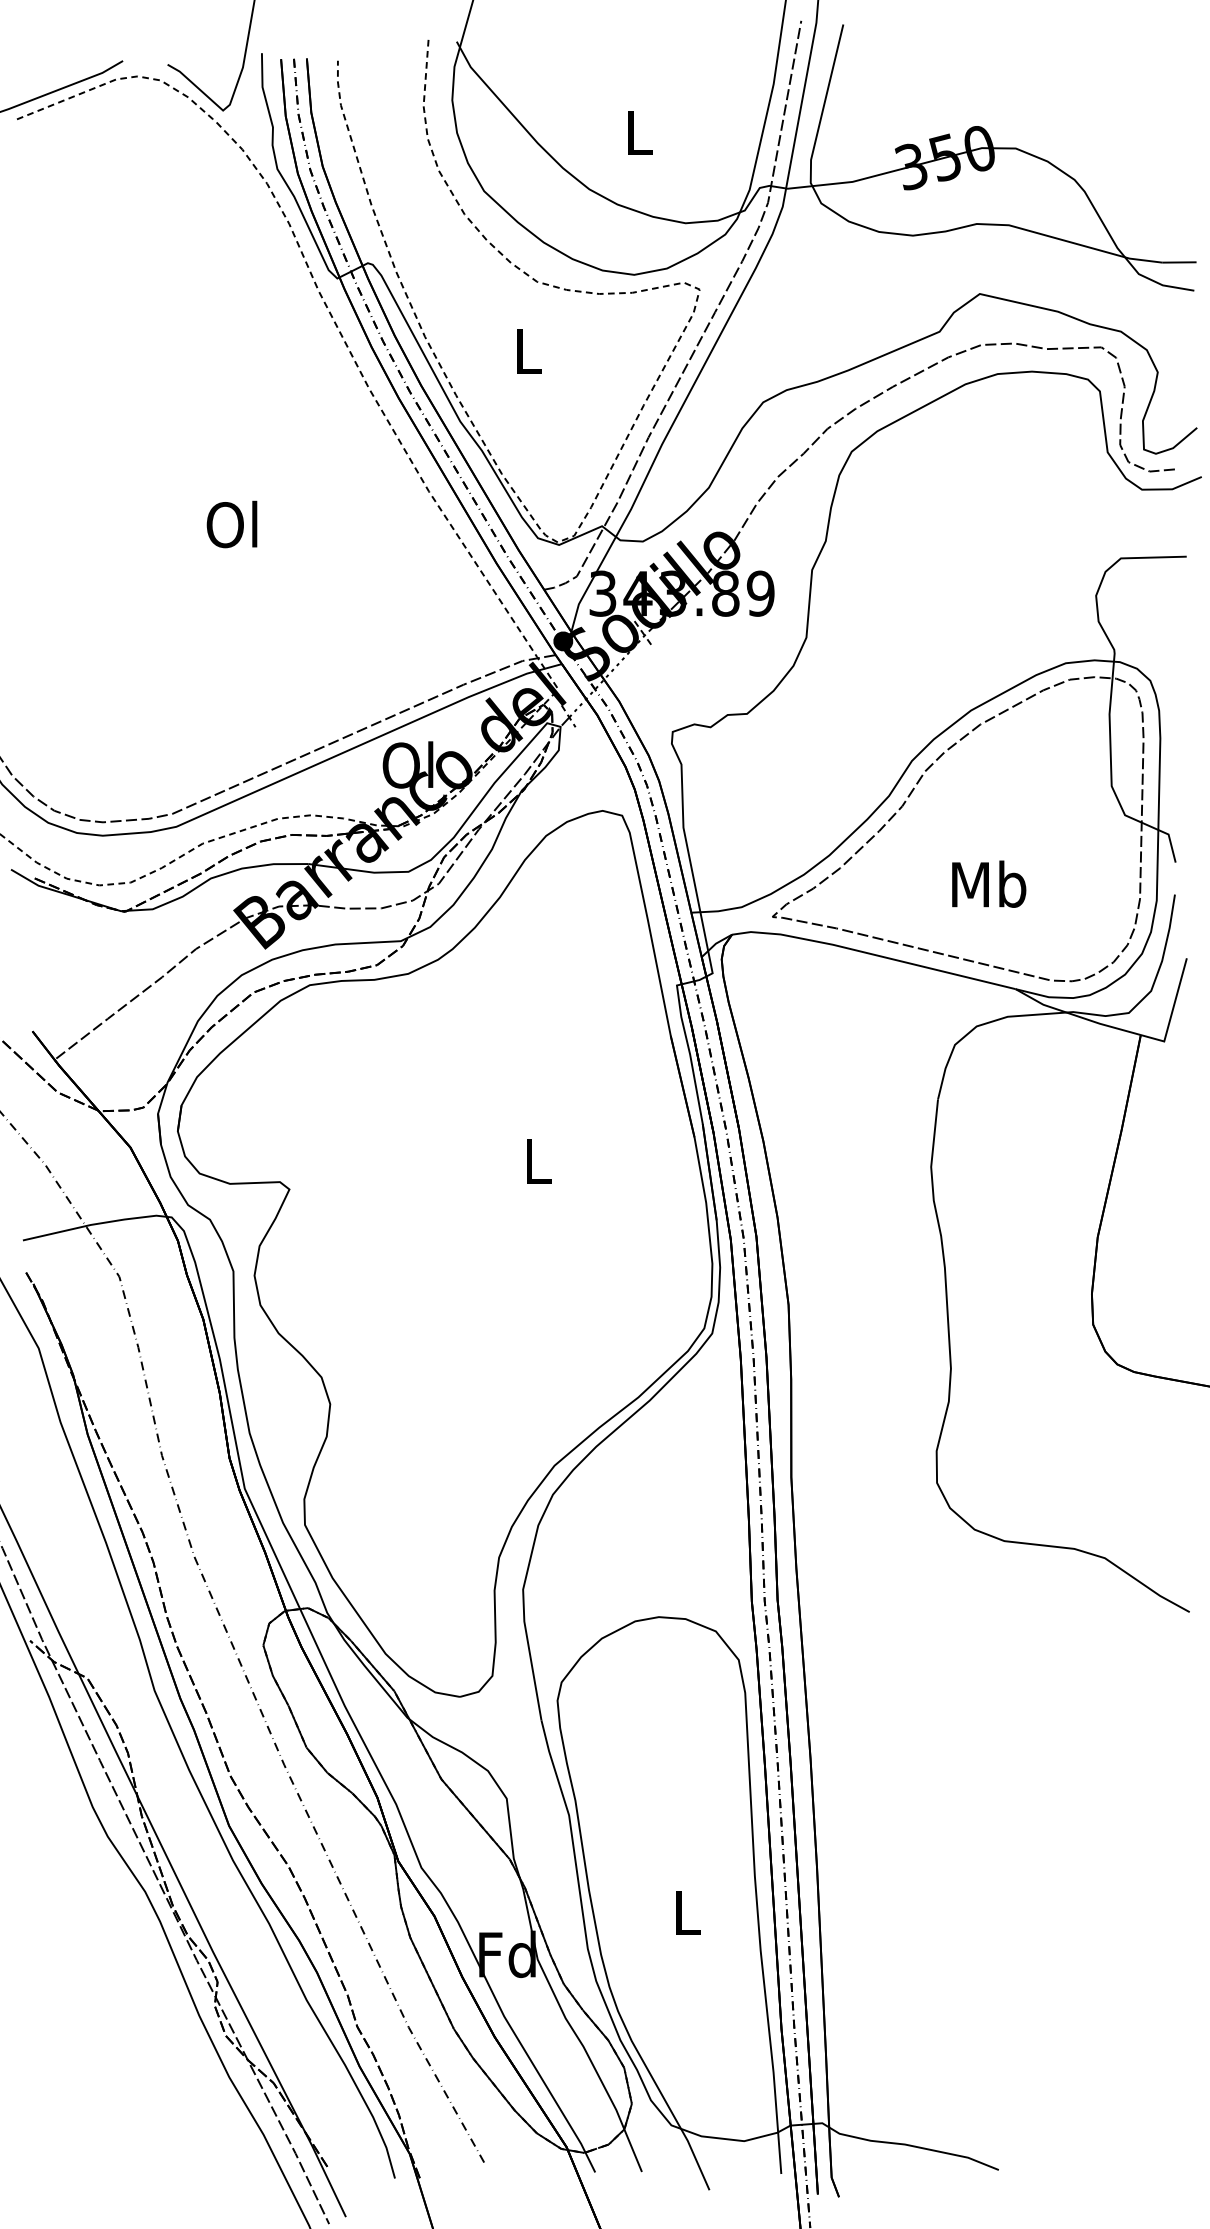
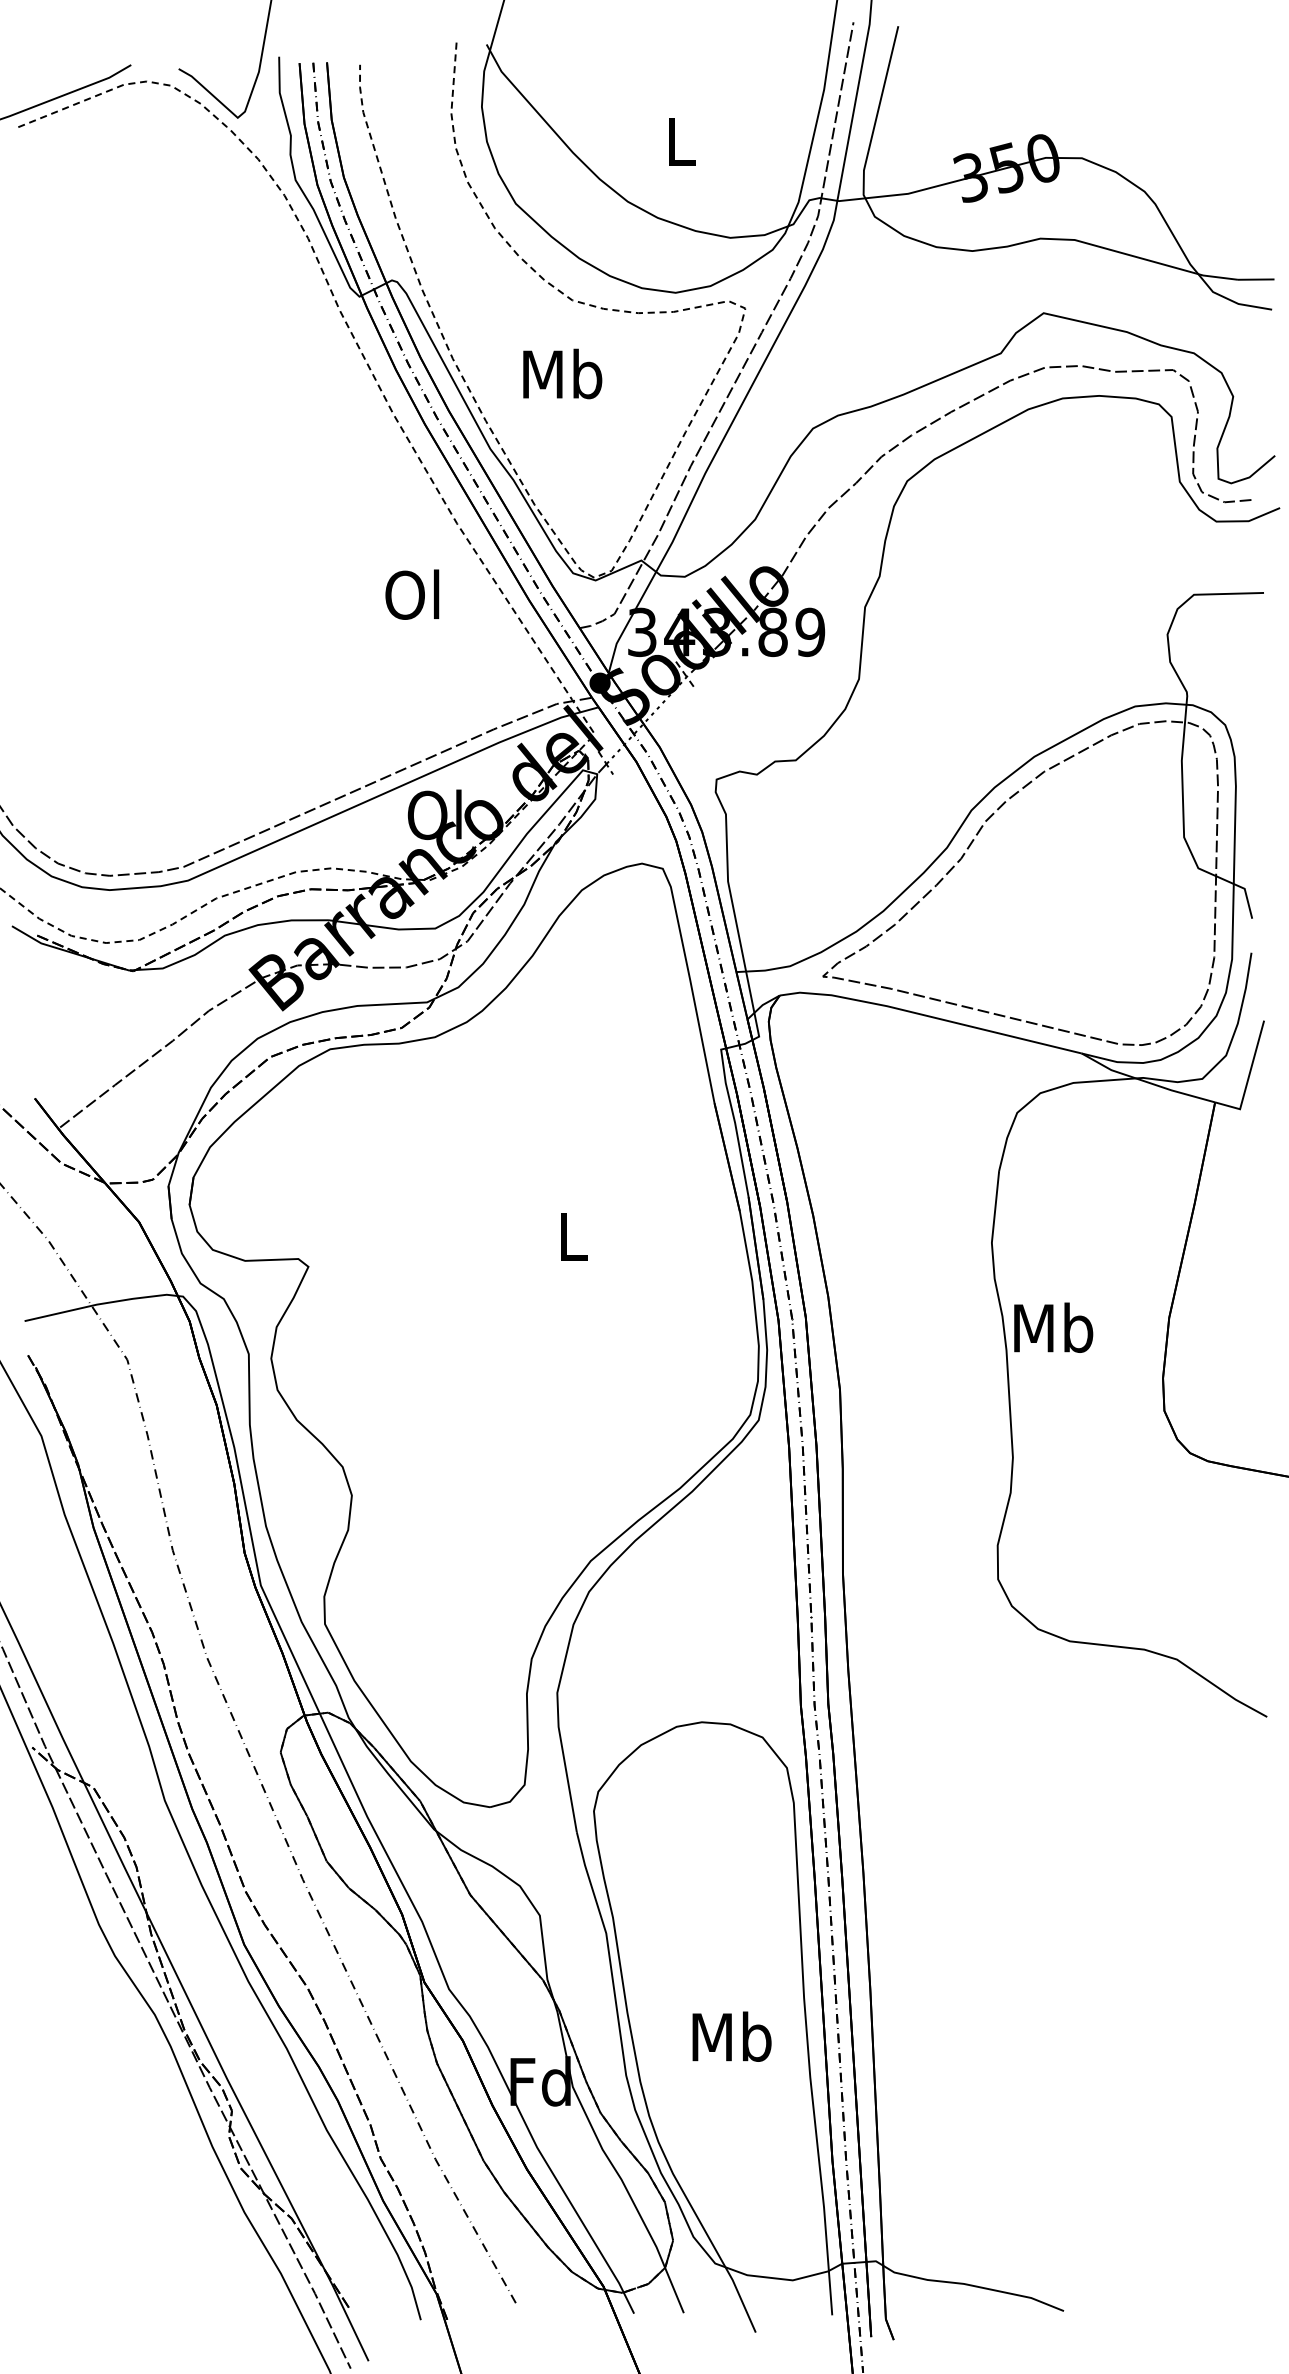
text: (528, 350) -> (562, 373), L -> Mb
text: (232, 524) -> (412, 594), moved
text: (989, 883) -> (1053, 1327), moved
text: (686, 1912) -> (731, 2036), L -> Mb

